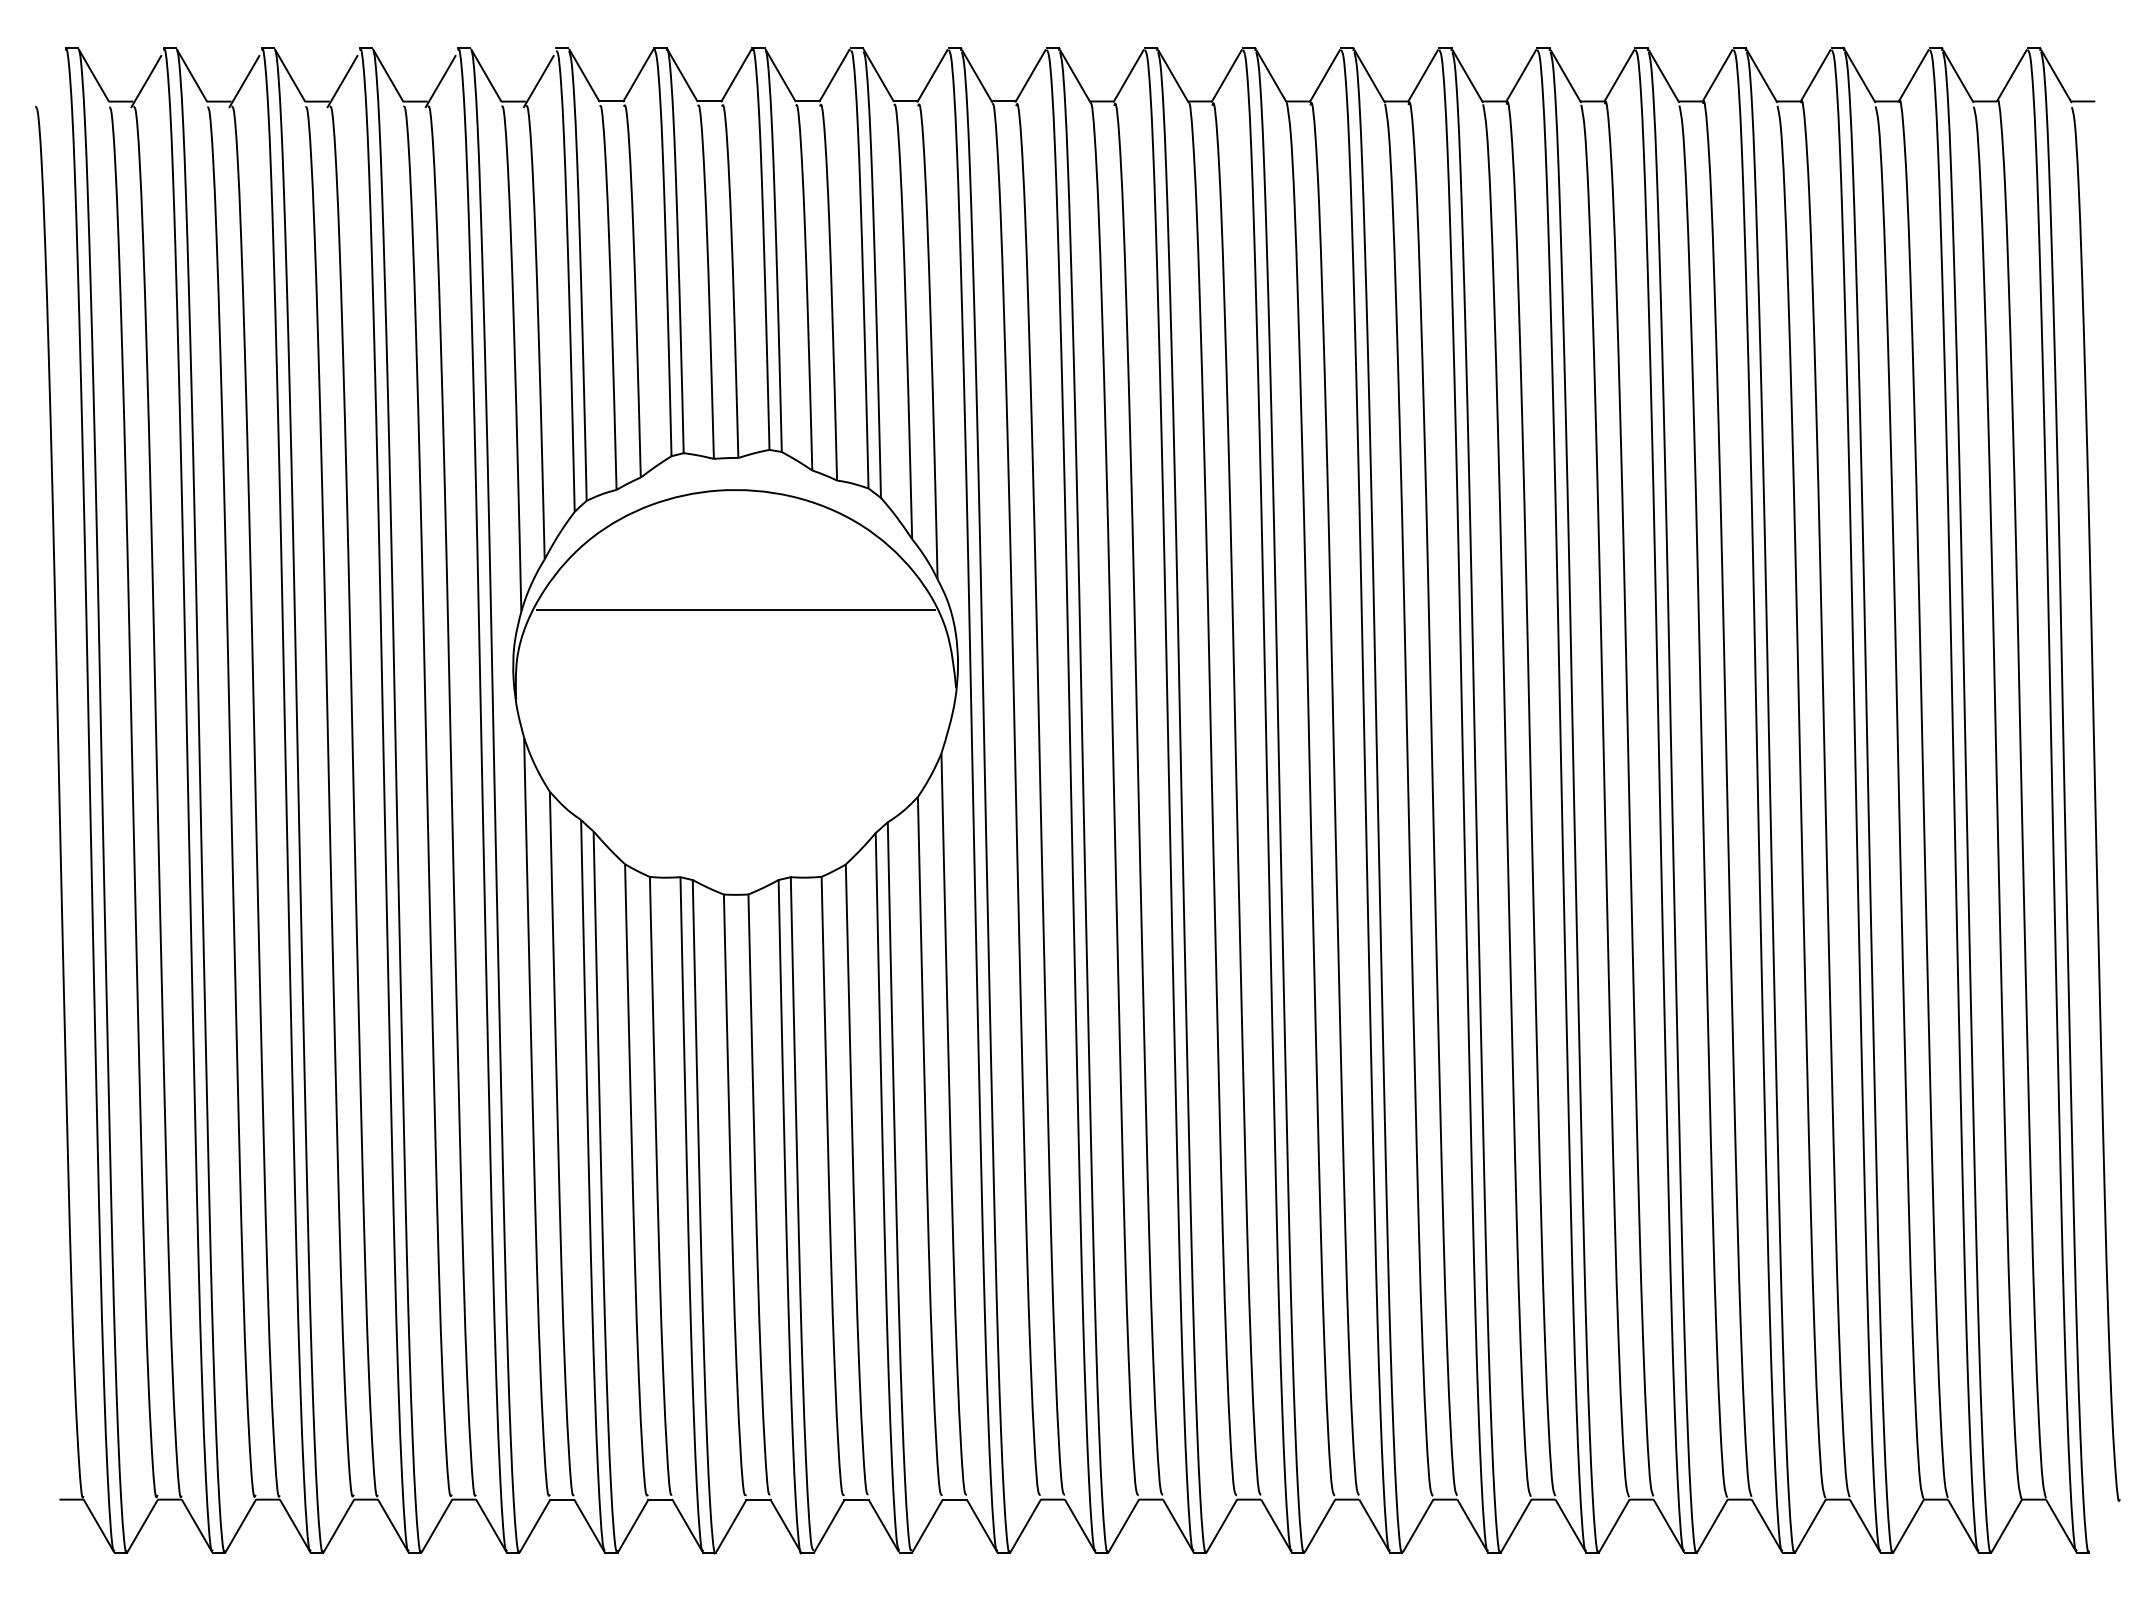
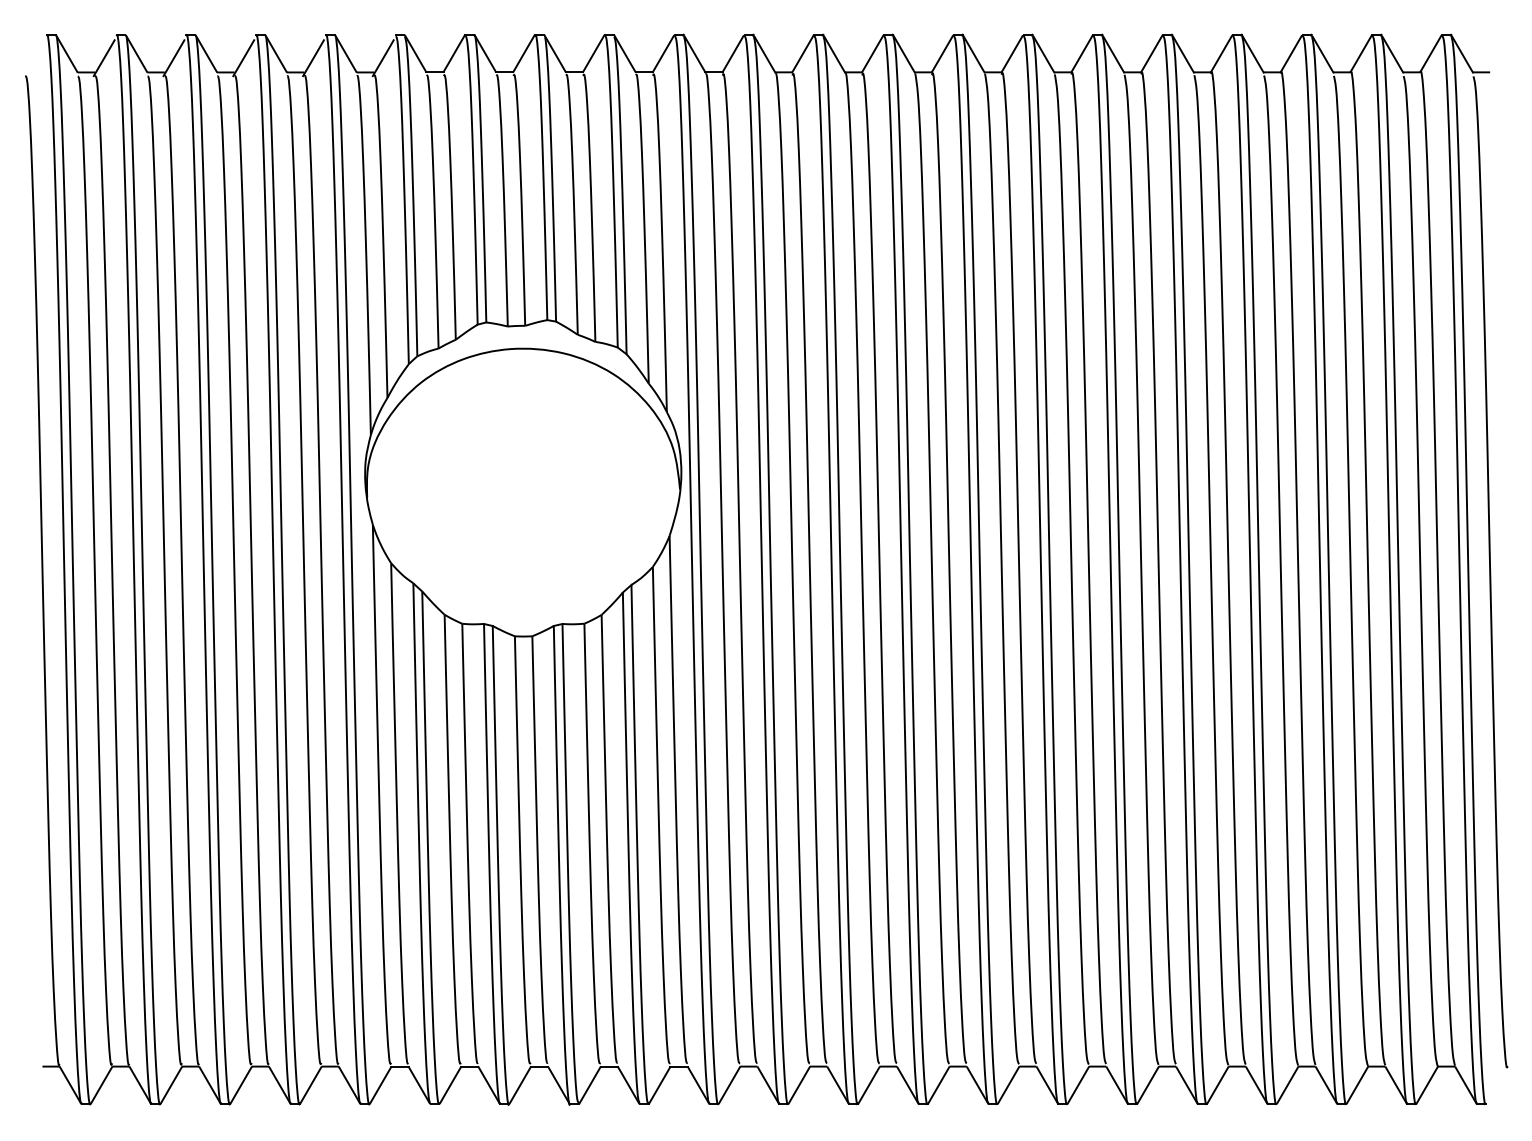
line: (735, 610) -> (523, 434), removed

